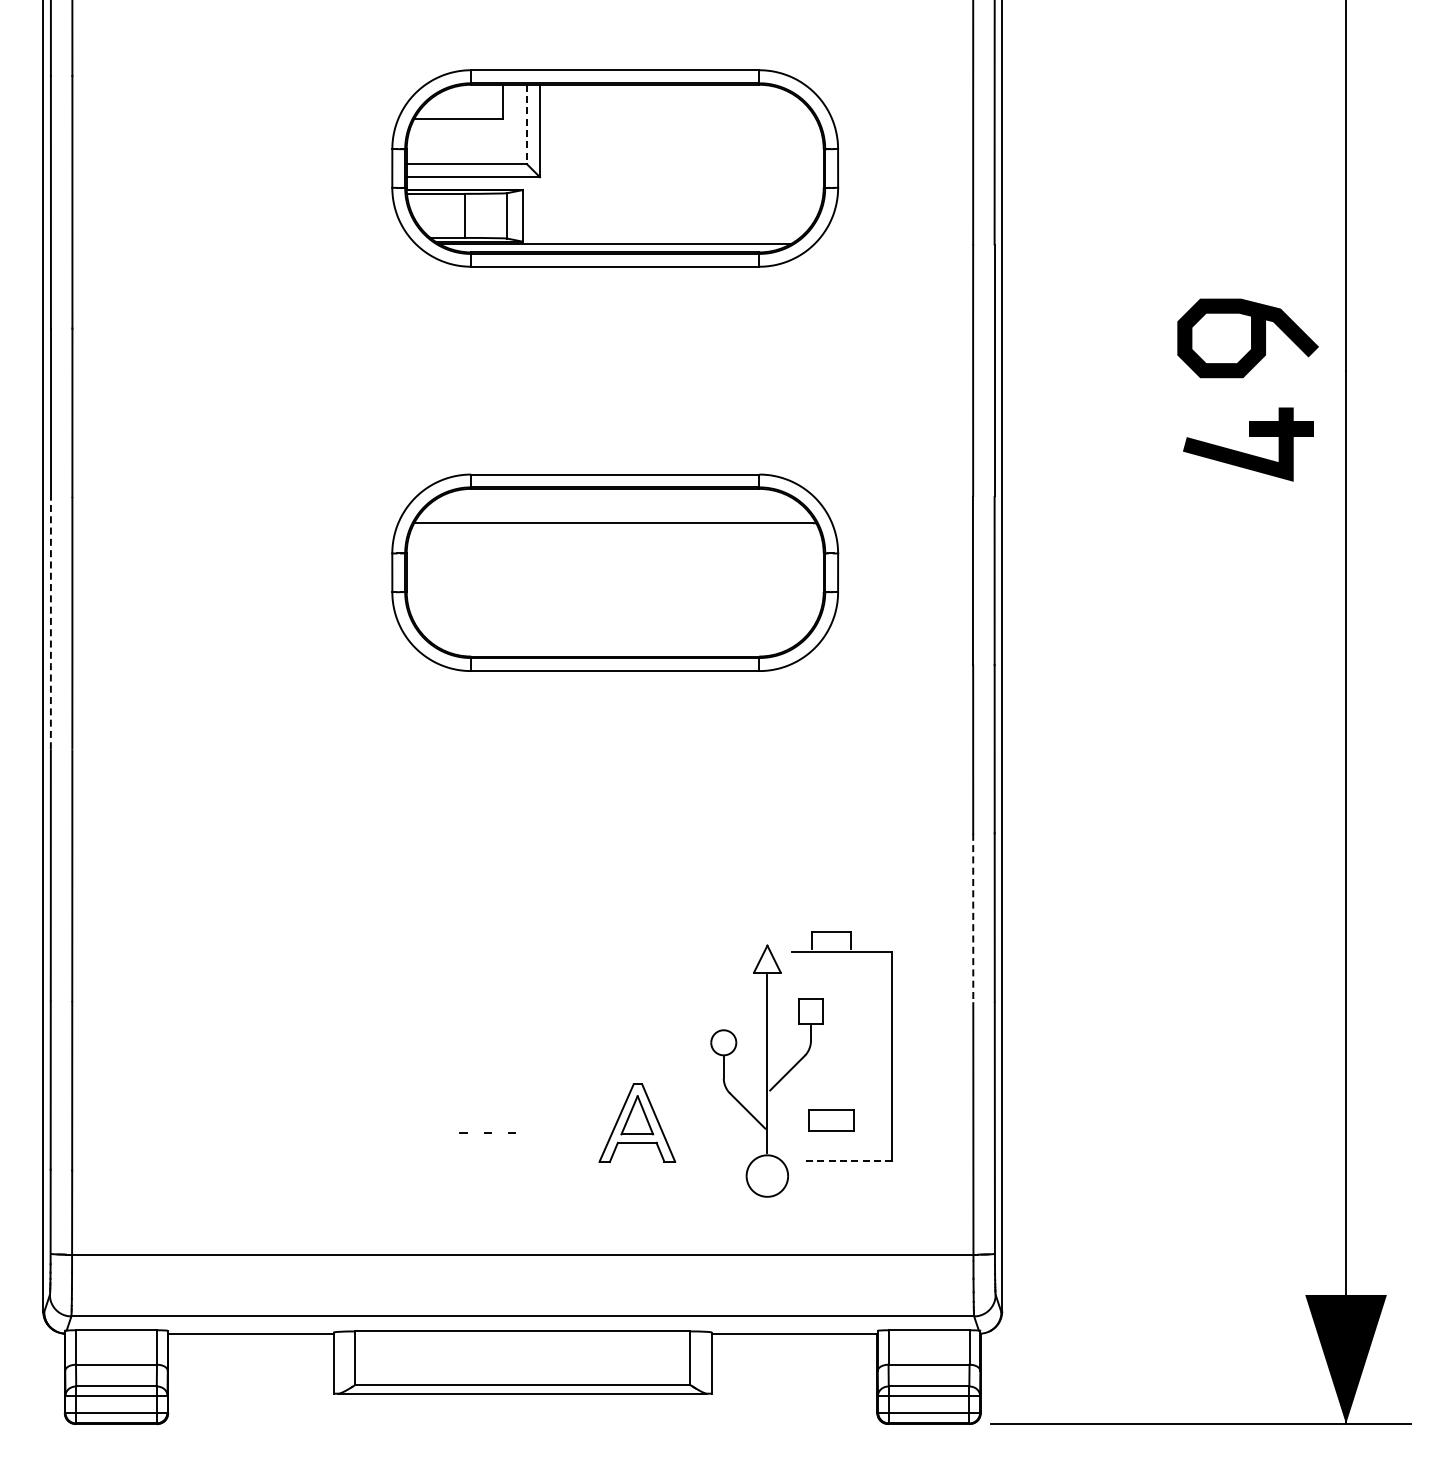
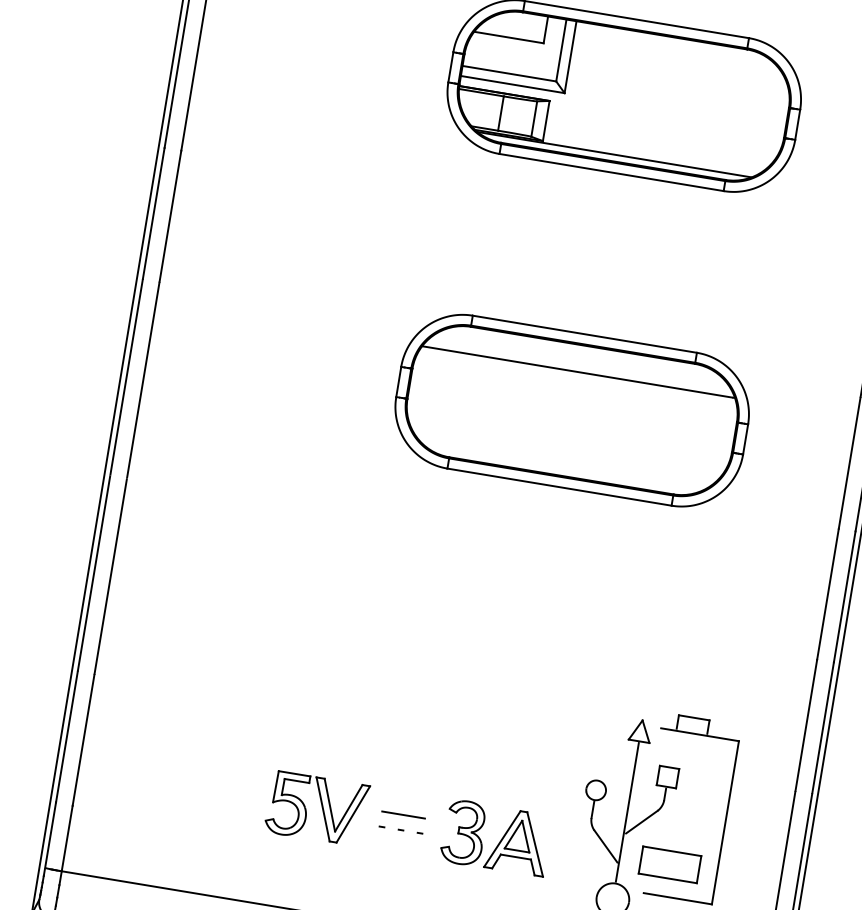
line: (527, 124) -> (561, 50), dashed -> solid
line: (50, 623) -> (126, 377), dashed -> solid
line: (973, 918) -> (806, 725), dashed -> solid
line: (487, 1113) -> (403, 814), added
part: (831, 1120) -> (669, 864), size x1.67
part: (384, 1121) -> (321, 807), added
part: (567, 1123) -> (464, 833), added
line: (848, 1161) -> (677, 898), dashed -> solid

